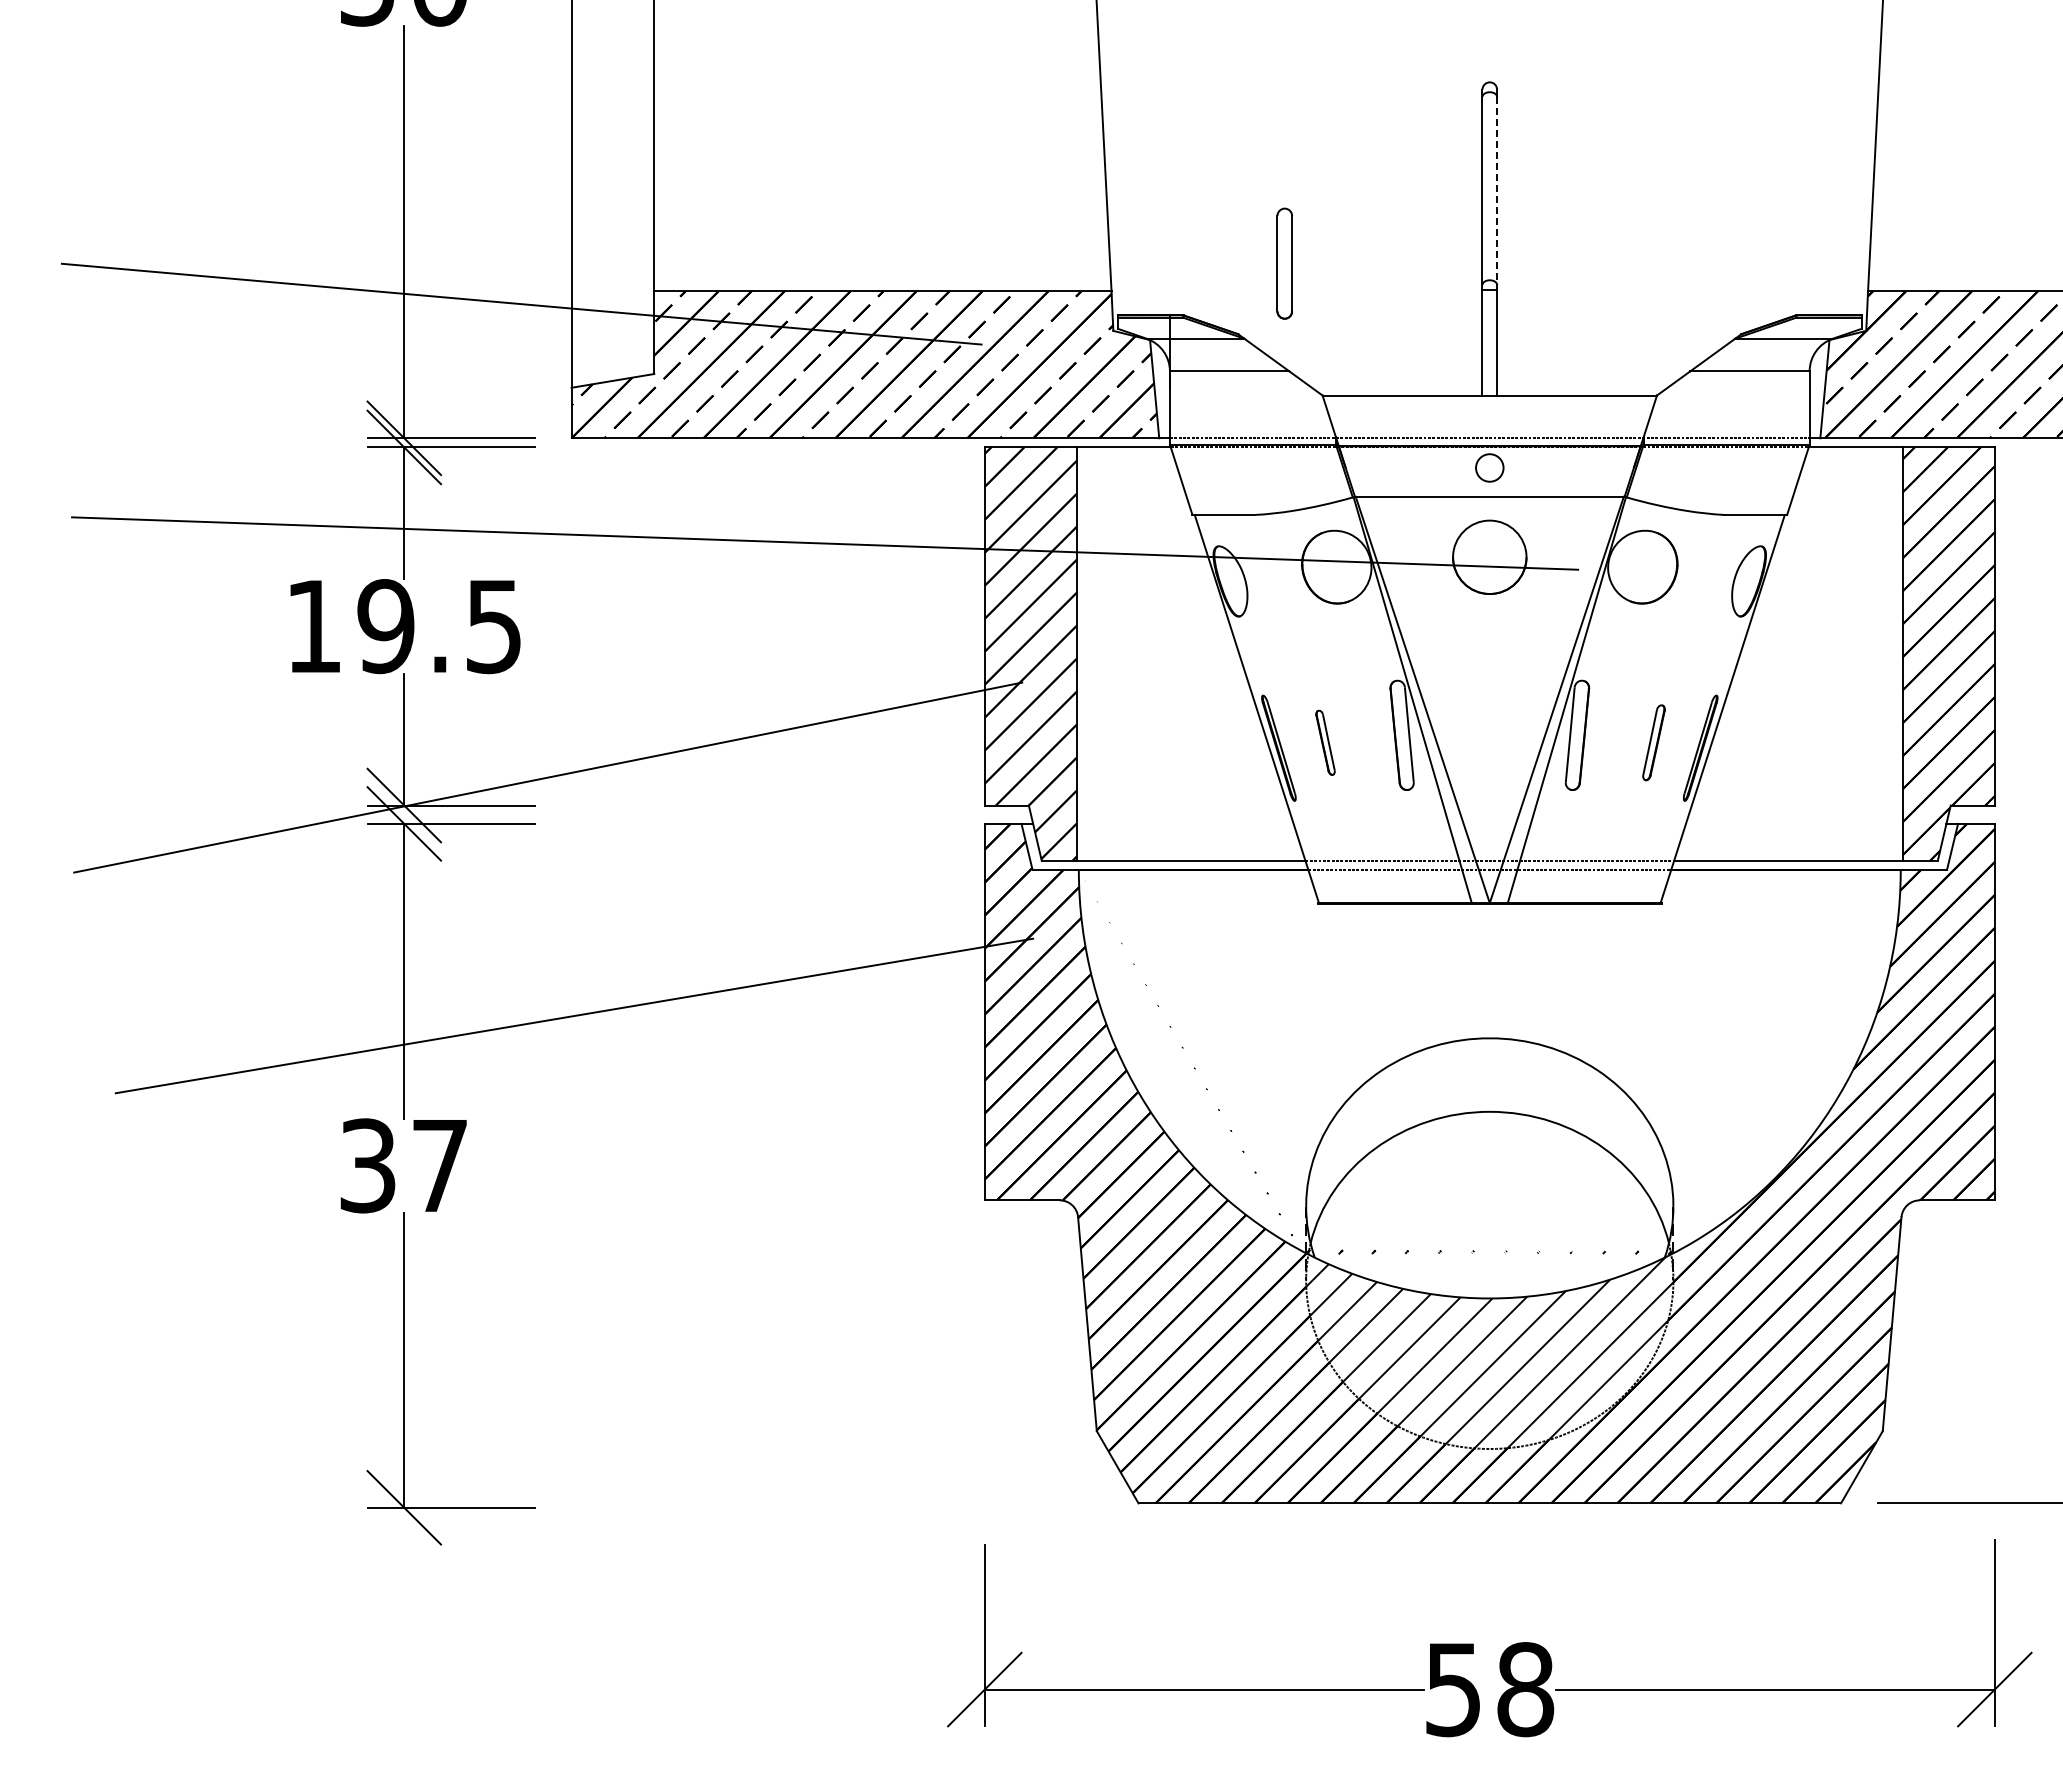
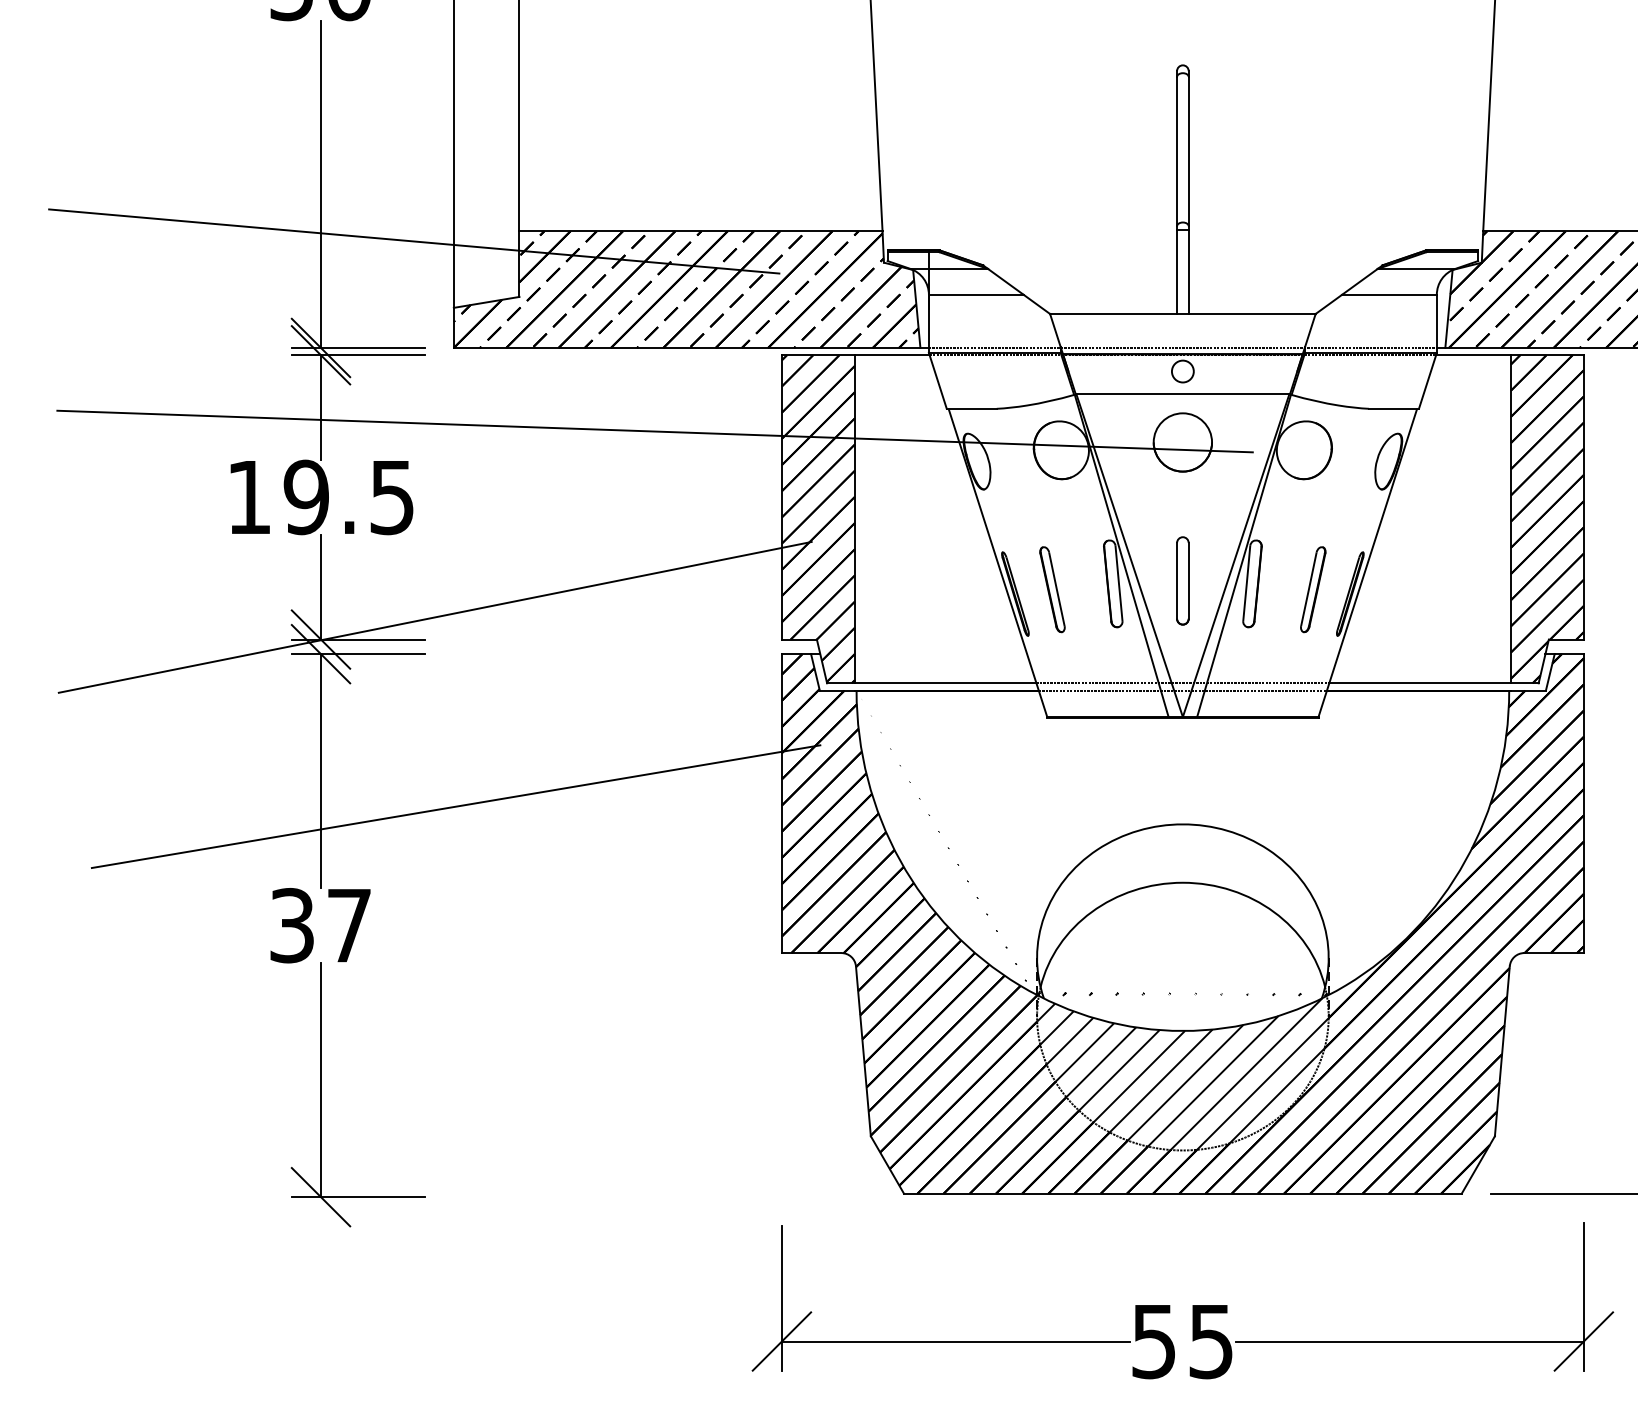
line: (1497, 191) -> (1189, 152), dashed -> solid
part: (1284, 263) -> (1182, 580), moved
part: (1325, 742) -> (1052, 589), size x1.67
part: (1653, 742) -> (1312, 589), size x1.43
text: (1525, 1689) -> (1211, 1341), 58 -> 55

